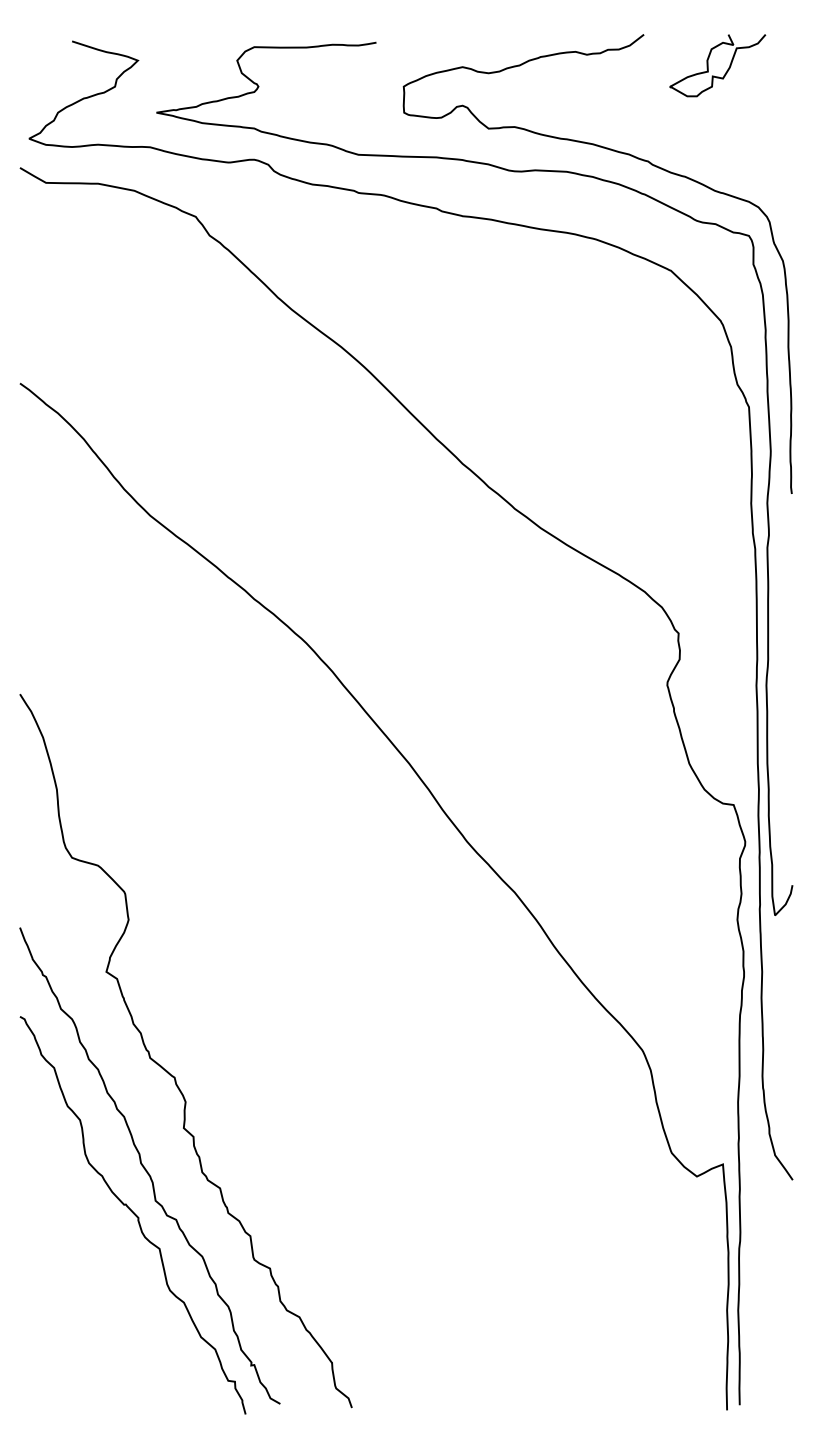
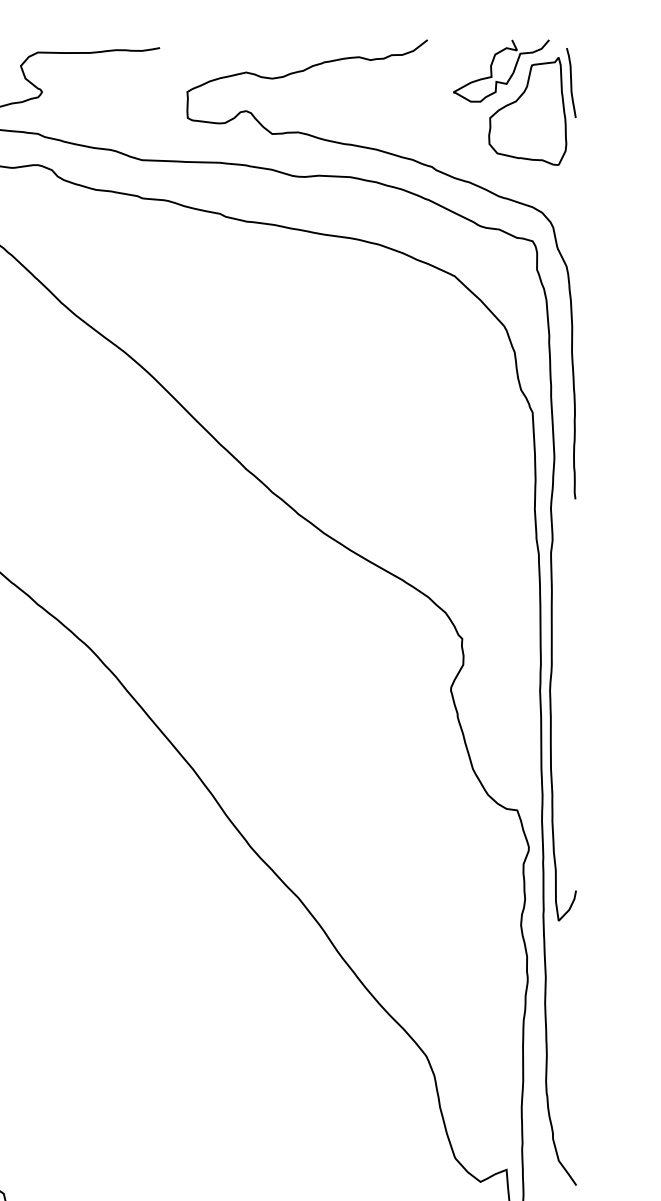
part: (748, 101) -> (532, 106), added

